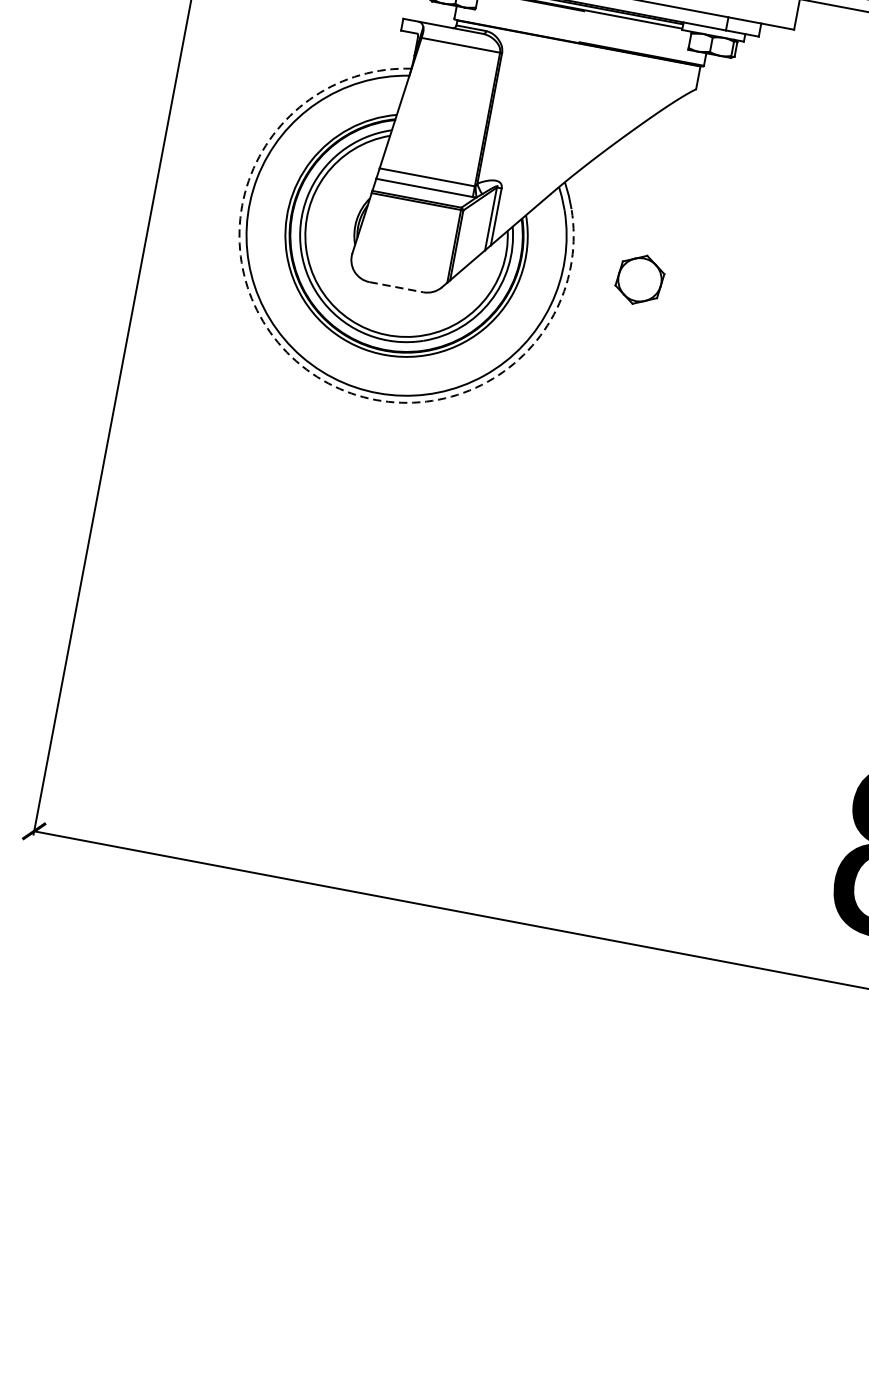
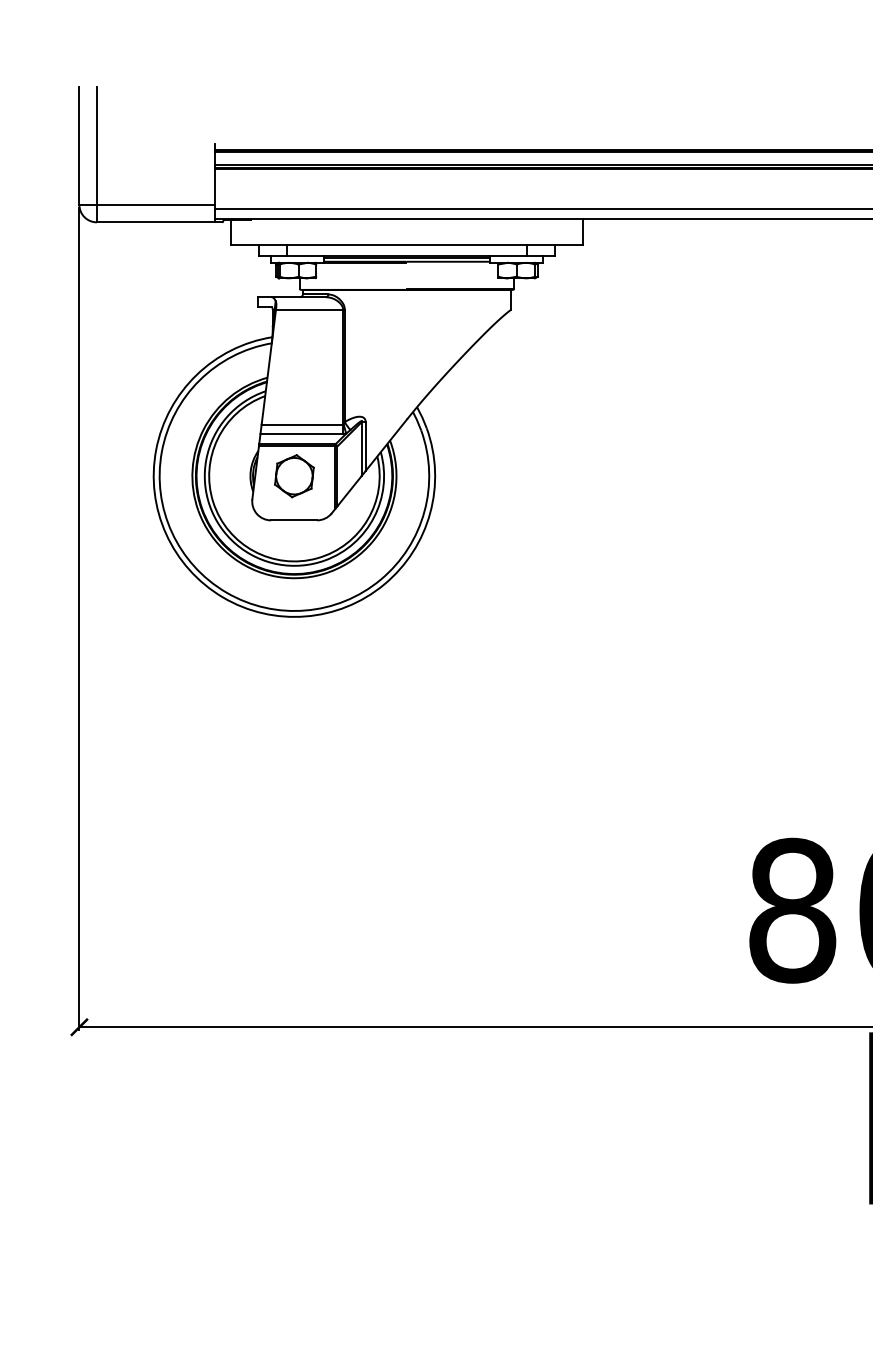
part: (639, 280) -> (294, 476), moved
line: (396, 287) -> (294, 520), dashed -> solid
arc: (295, 361) -> (222, 597), dashed -> solid

